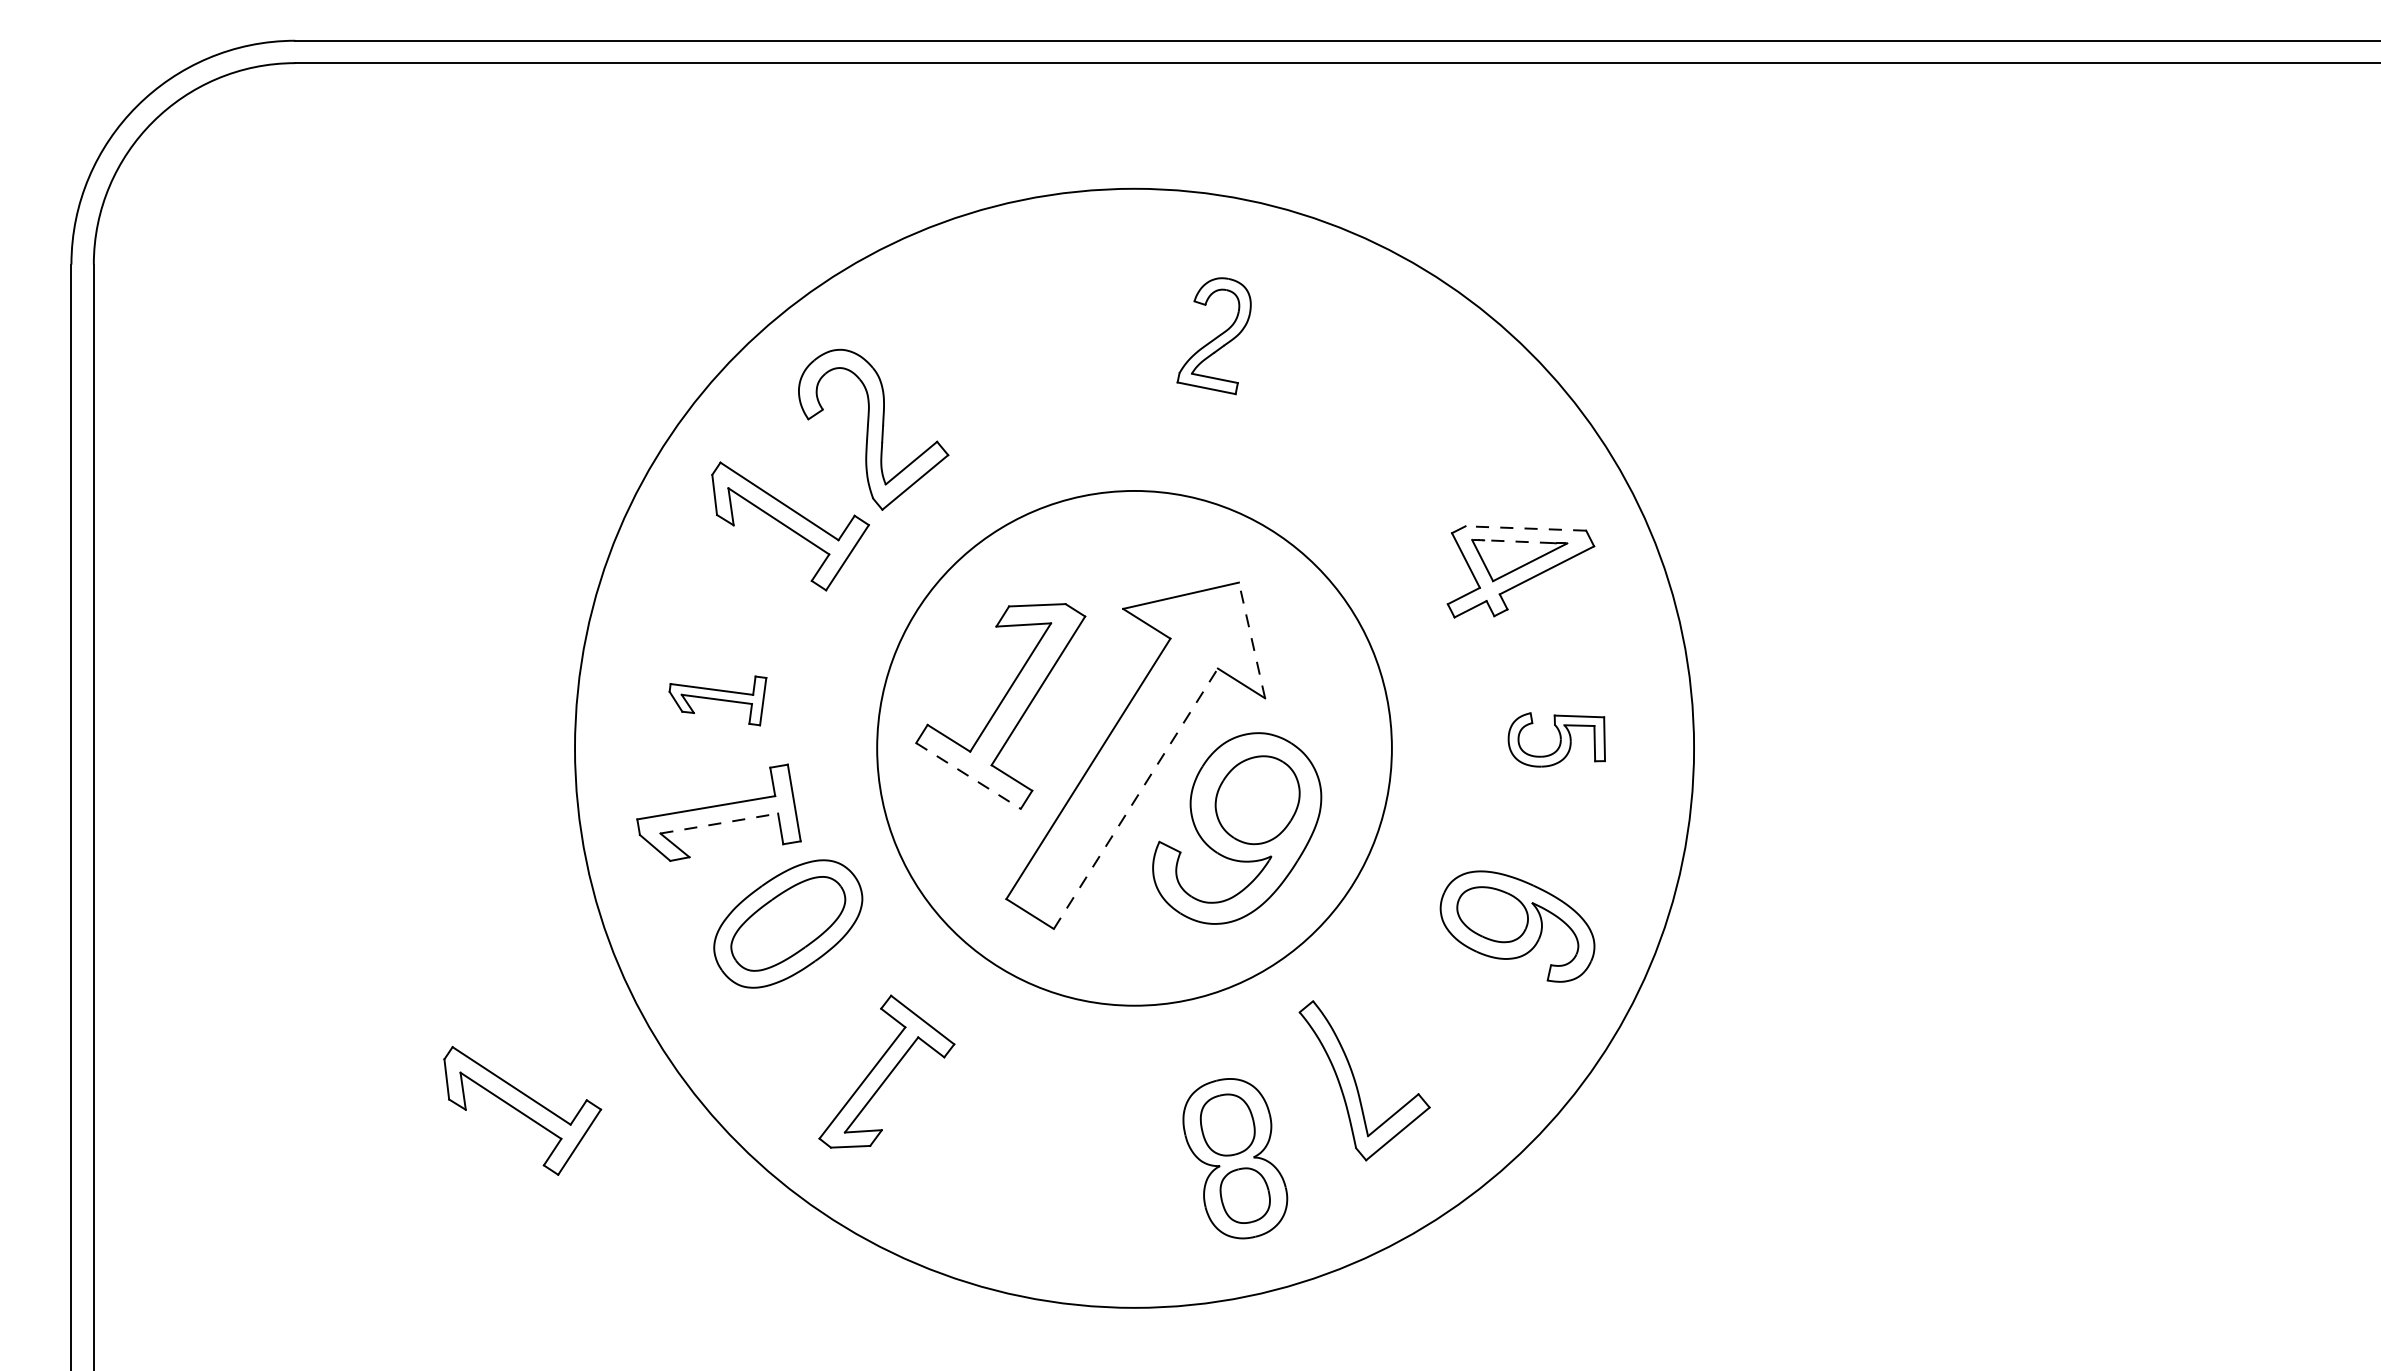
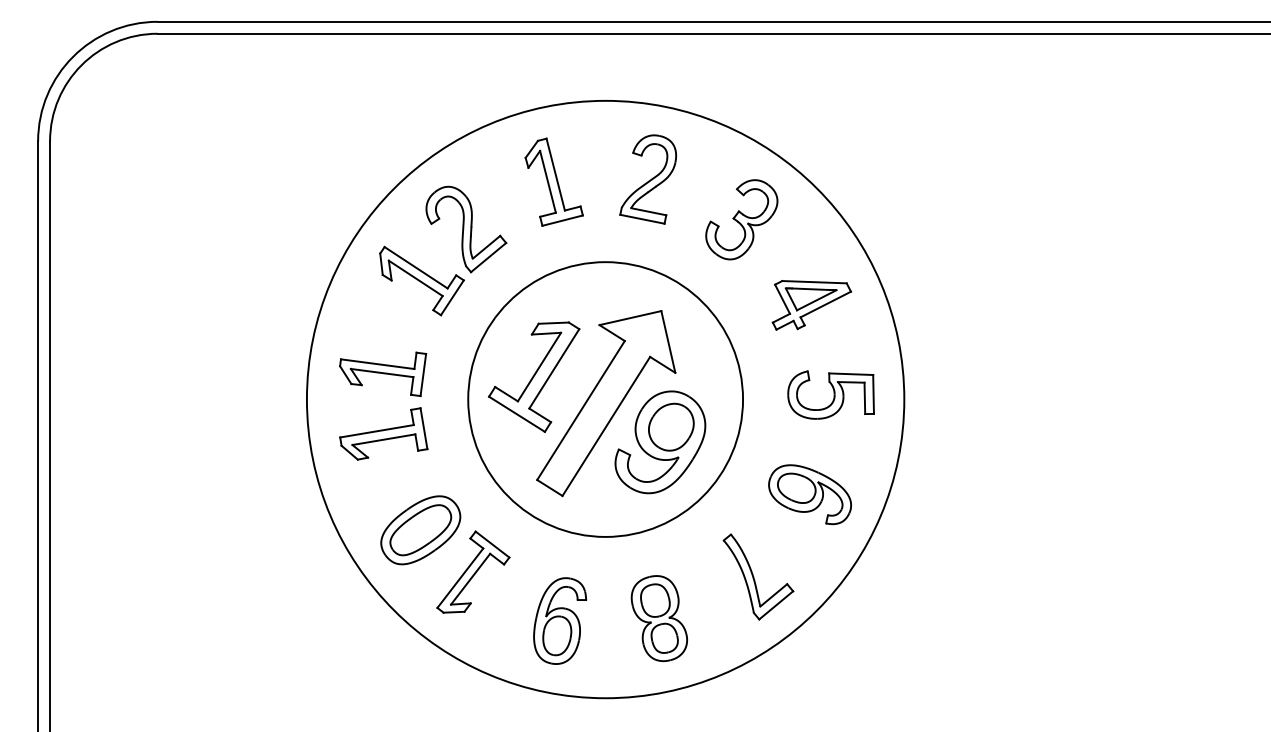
part: (1212, 336) -> (647, 179), size x1.43
part: (1036, 339) -> (553, 181), added
part: (1389, 411) -> (741, 219), added
line: (1525, 529) -> (814, 282), dashed -> solid
line: (1518, 542) -> (810, 289), dashed -> solid
line: (1252, 639) -> (668, 341), dashed -> solid
part: (718, 699) -> (383, 373), size x1.67
part: (1555, 738) -> (830, 394), size x1.67
line: (969, 776) -> (517, 414), dashed -> solid
line: (1136, 798) -> (606, 426), dashed -> solid
line: (718, 823) -> (383, 439), dashed -> solid
part: (787, 924) -> (420, 530), moved
part: (1364, 1079) -> (758, 576), moved
part: (521, 1109) -> (278, 592), removed
part: (1050, 1162) -> (560, 620), added

